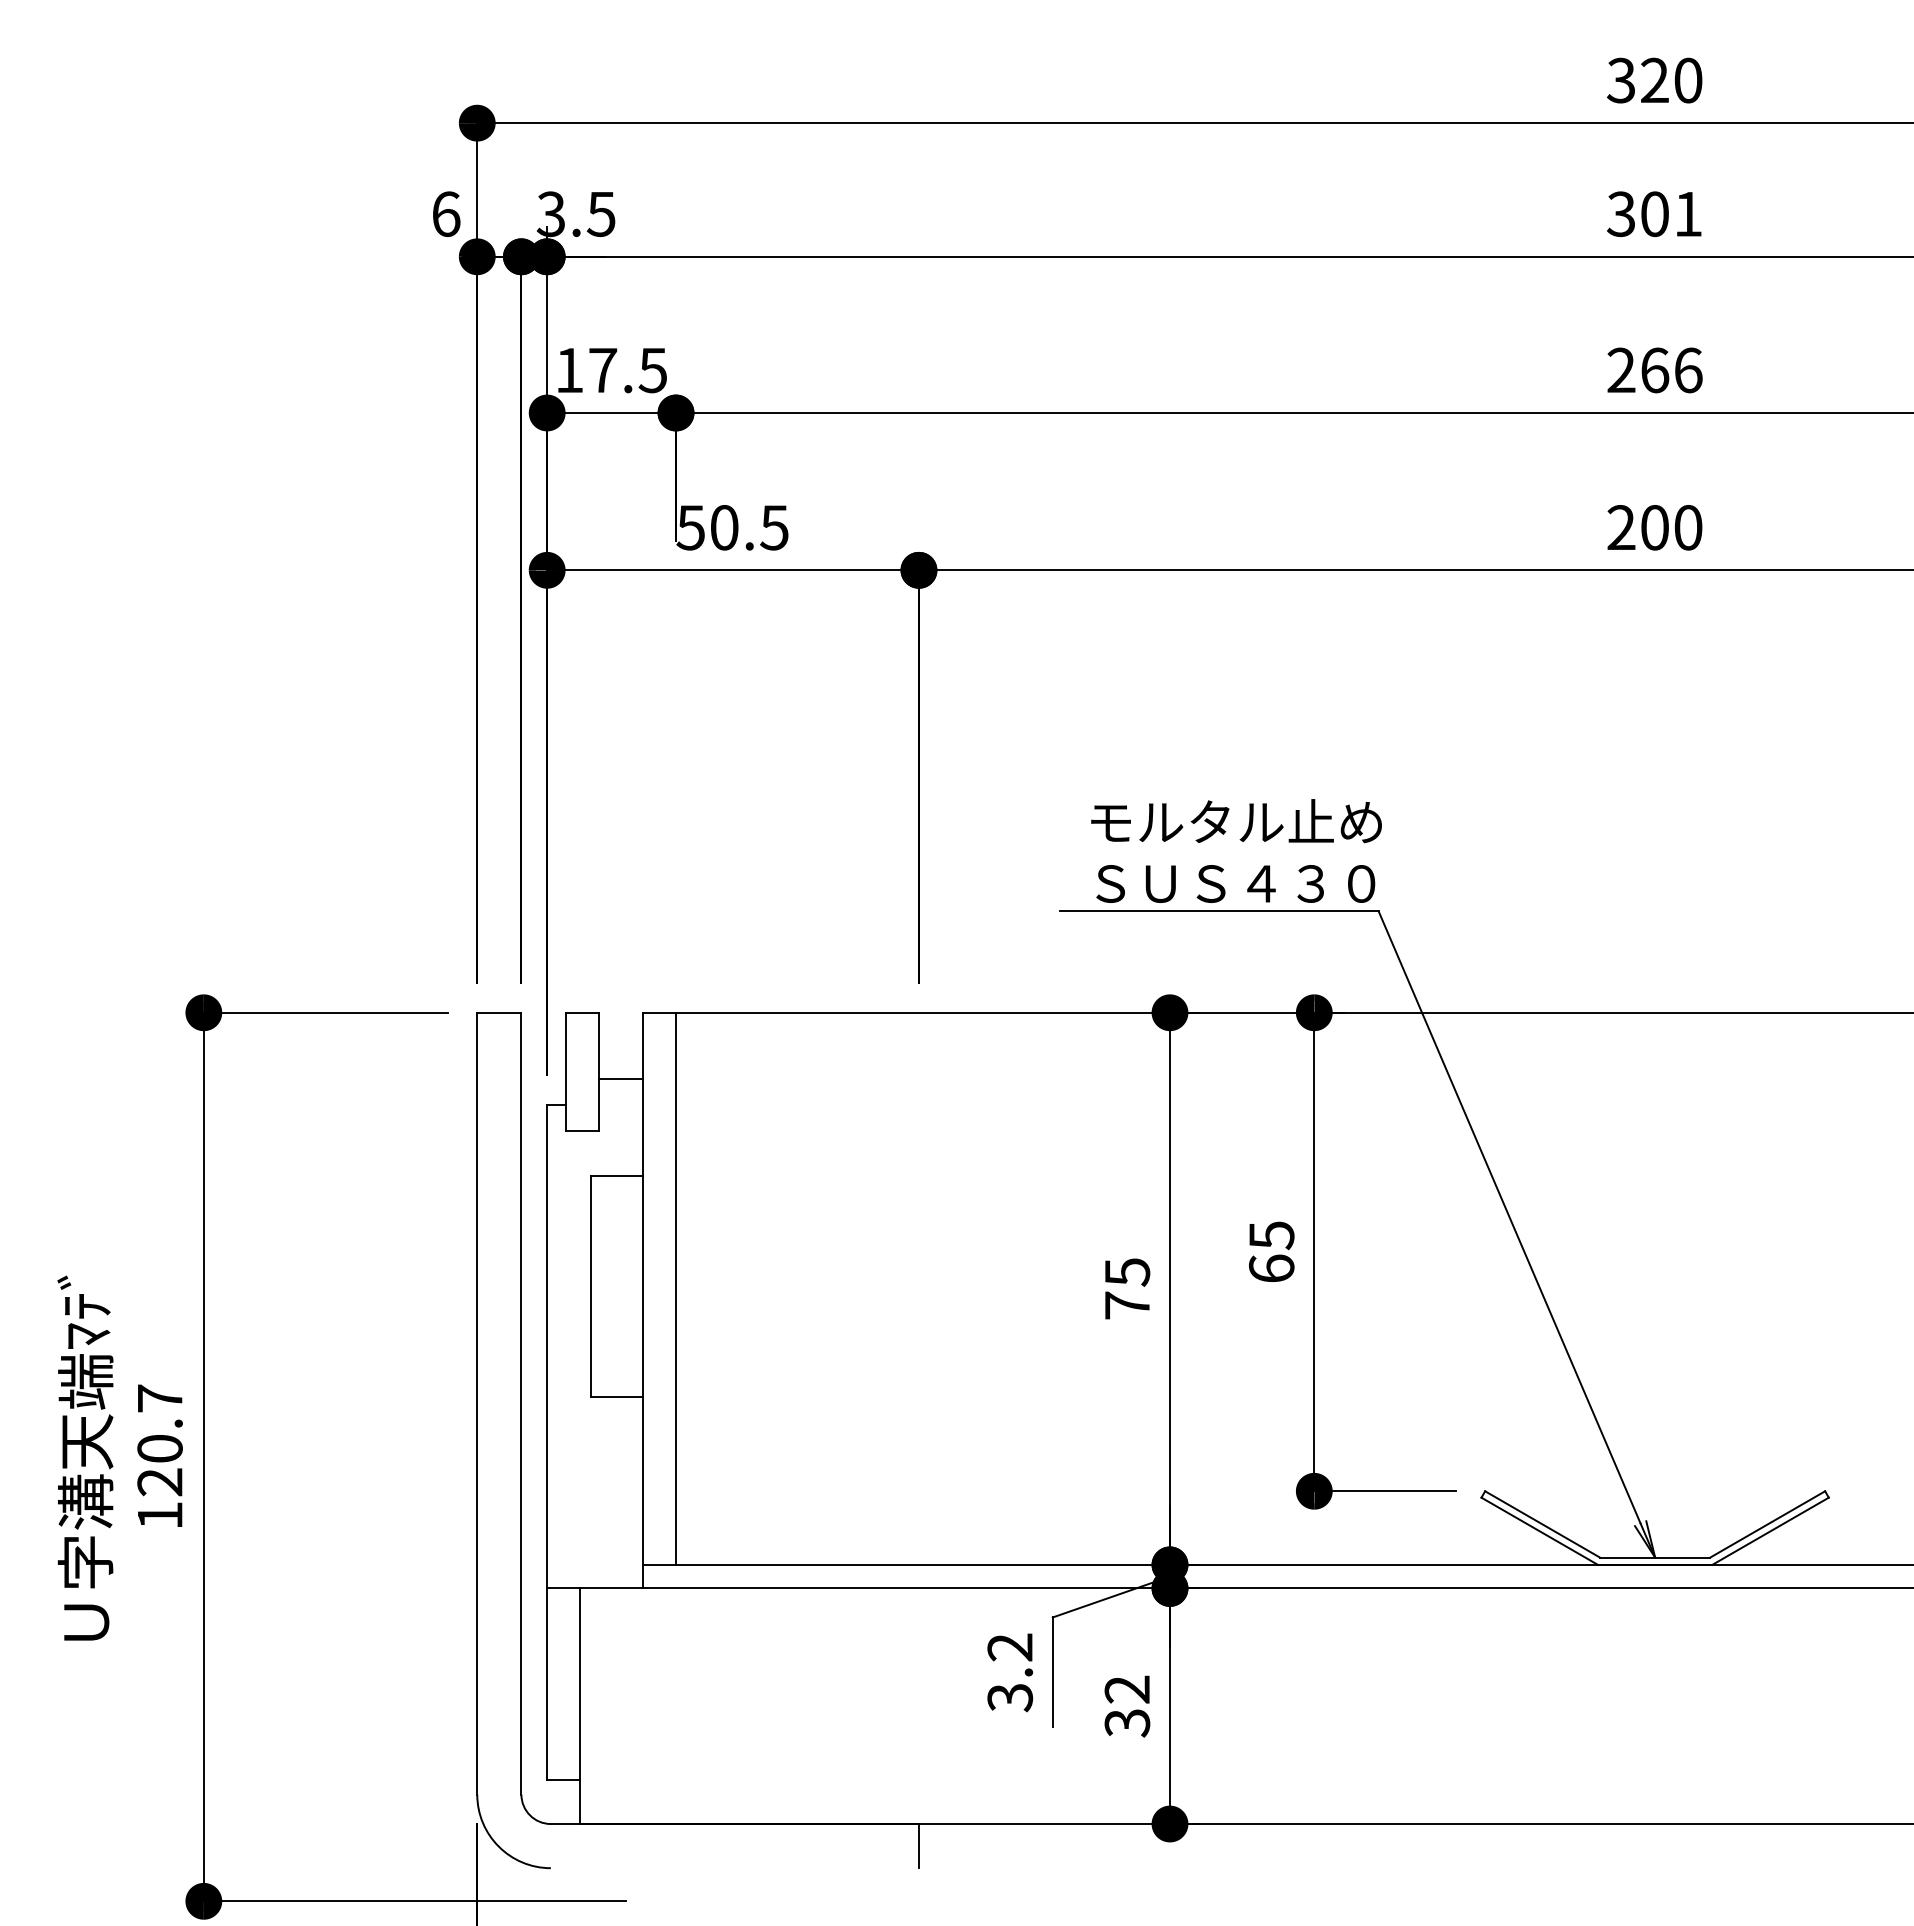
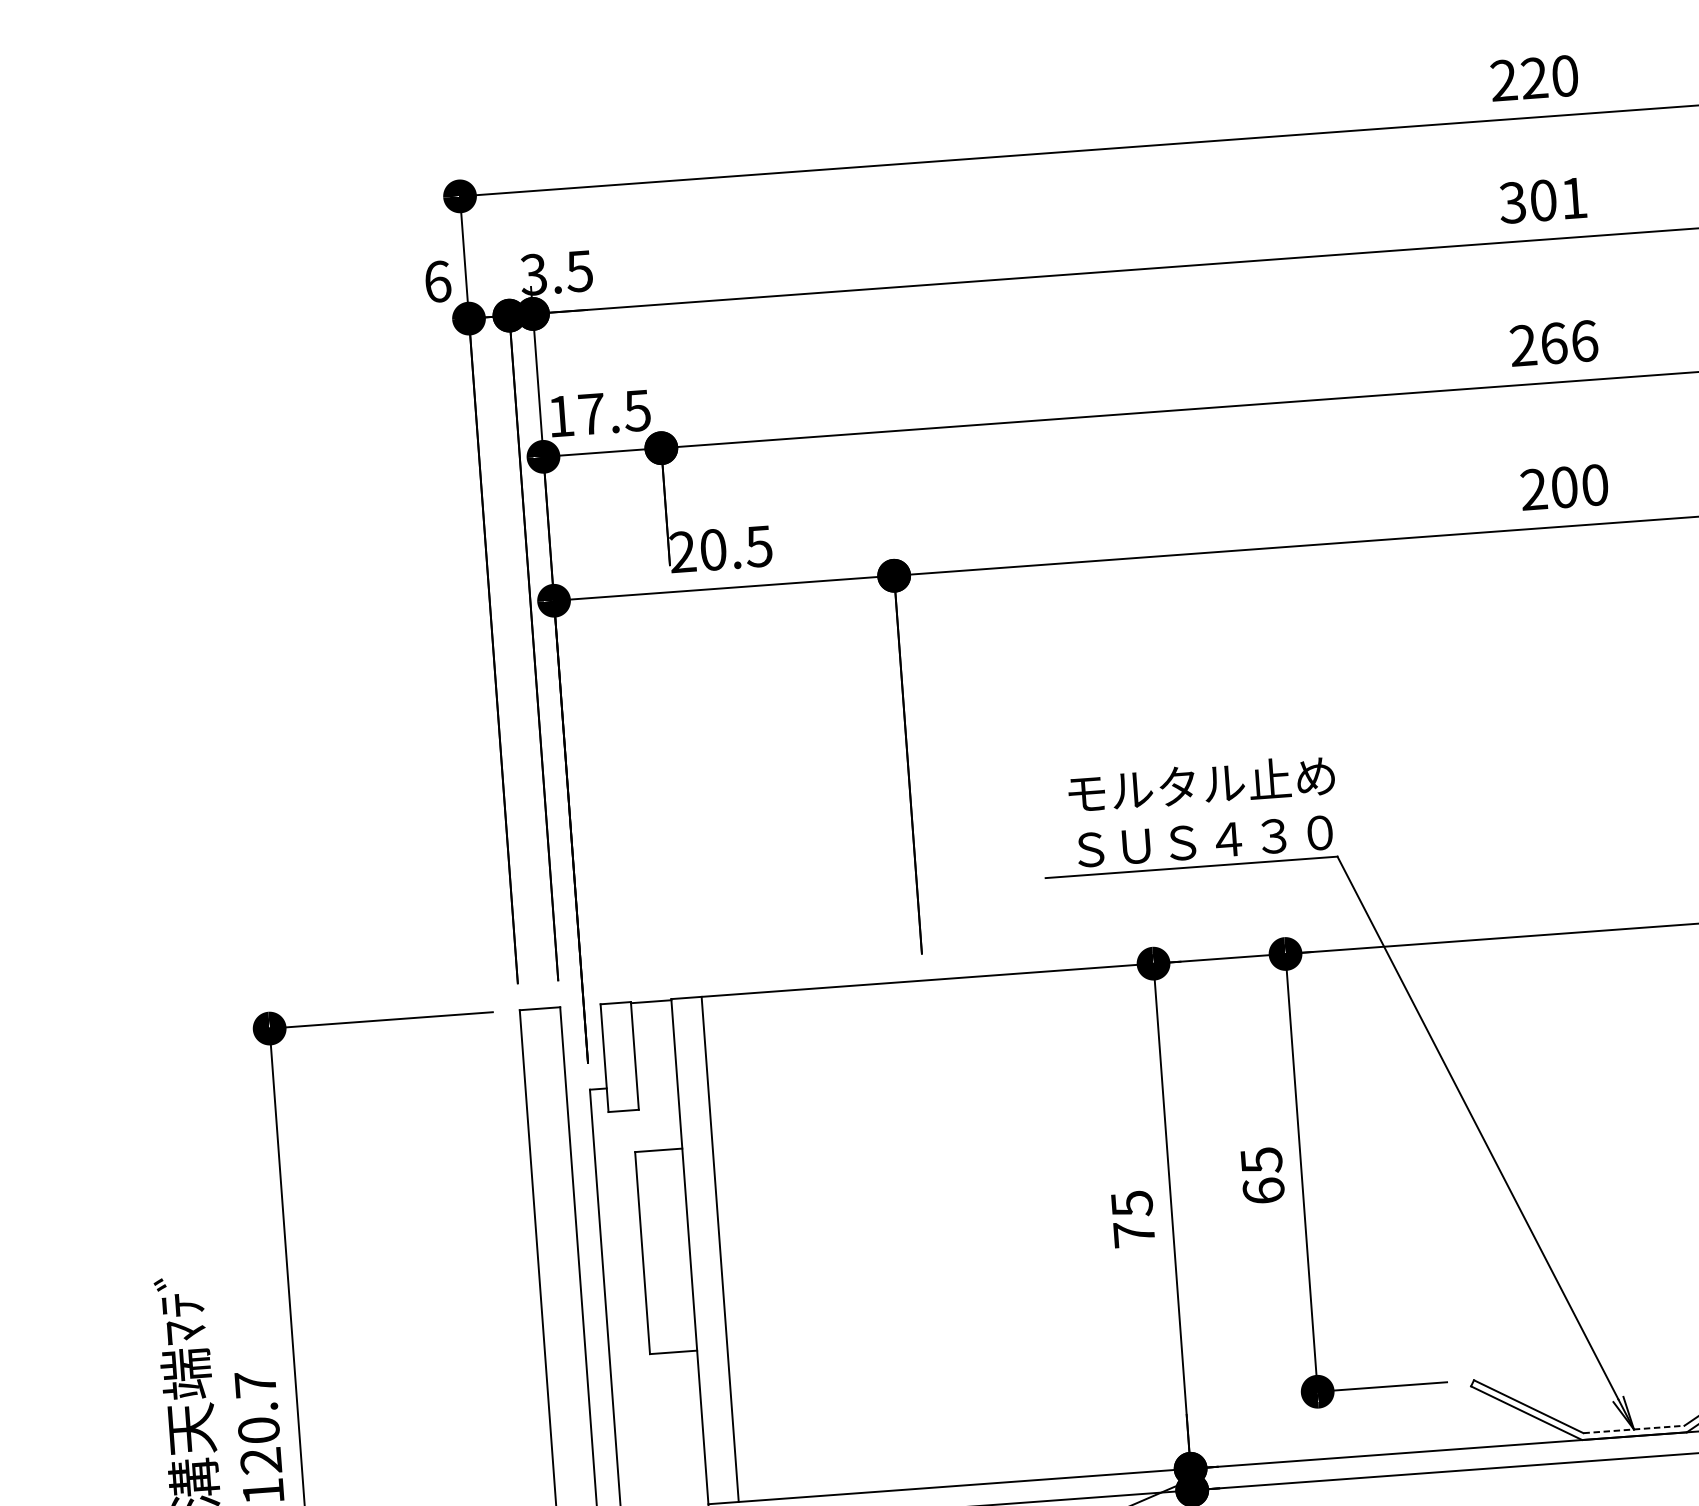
text: (1621, 80) -> (1503, 80), 320 -> 220
text: (690, 527) -> (682, 551), 50.5 -> 20.5
line: (620, 1079) -> (650, 1002), moved
line: (1655, 1557) -> (1634, 1429), solid -> dashed

